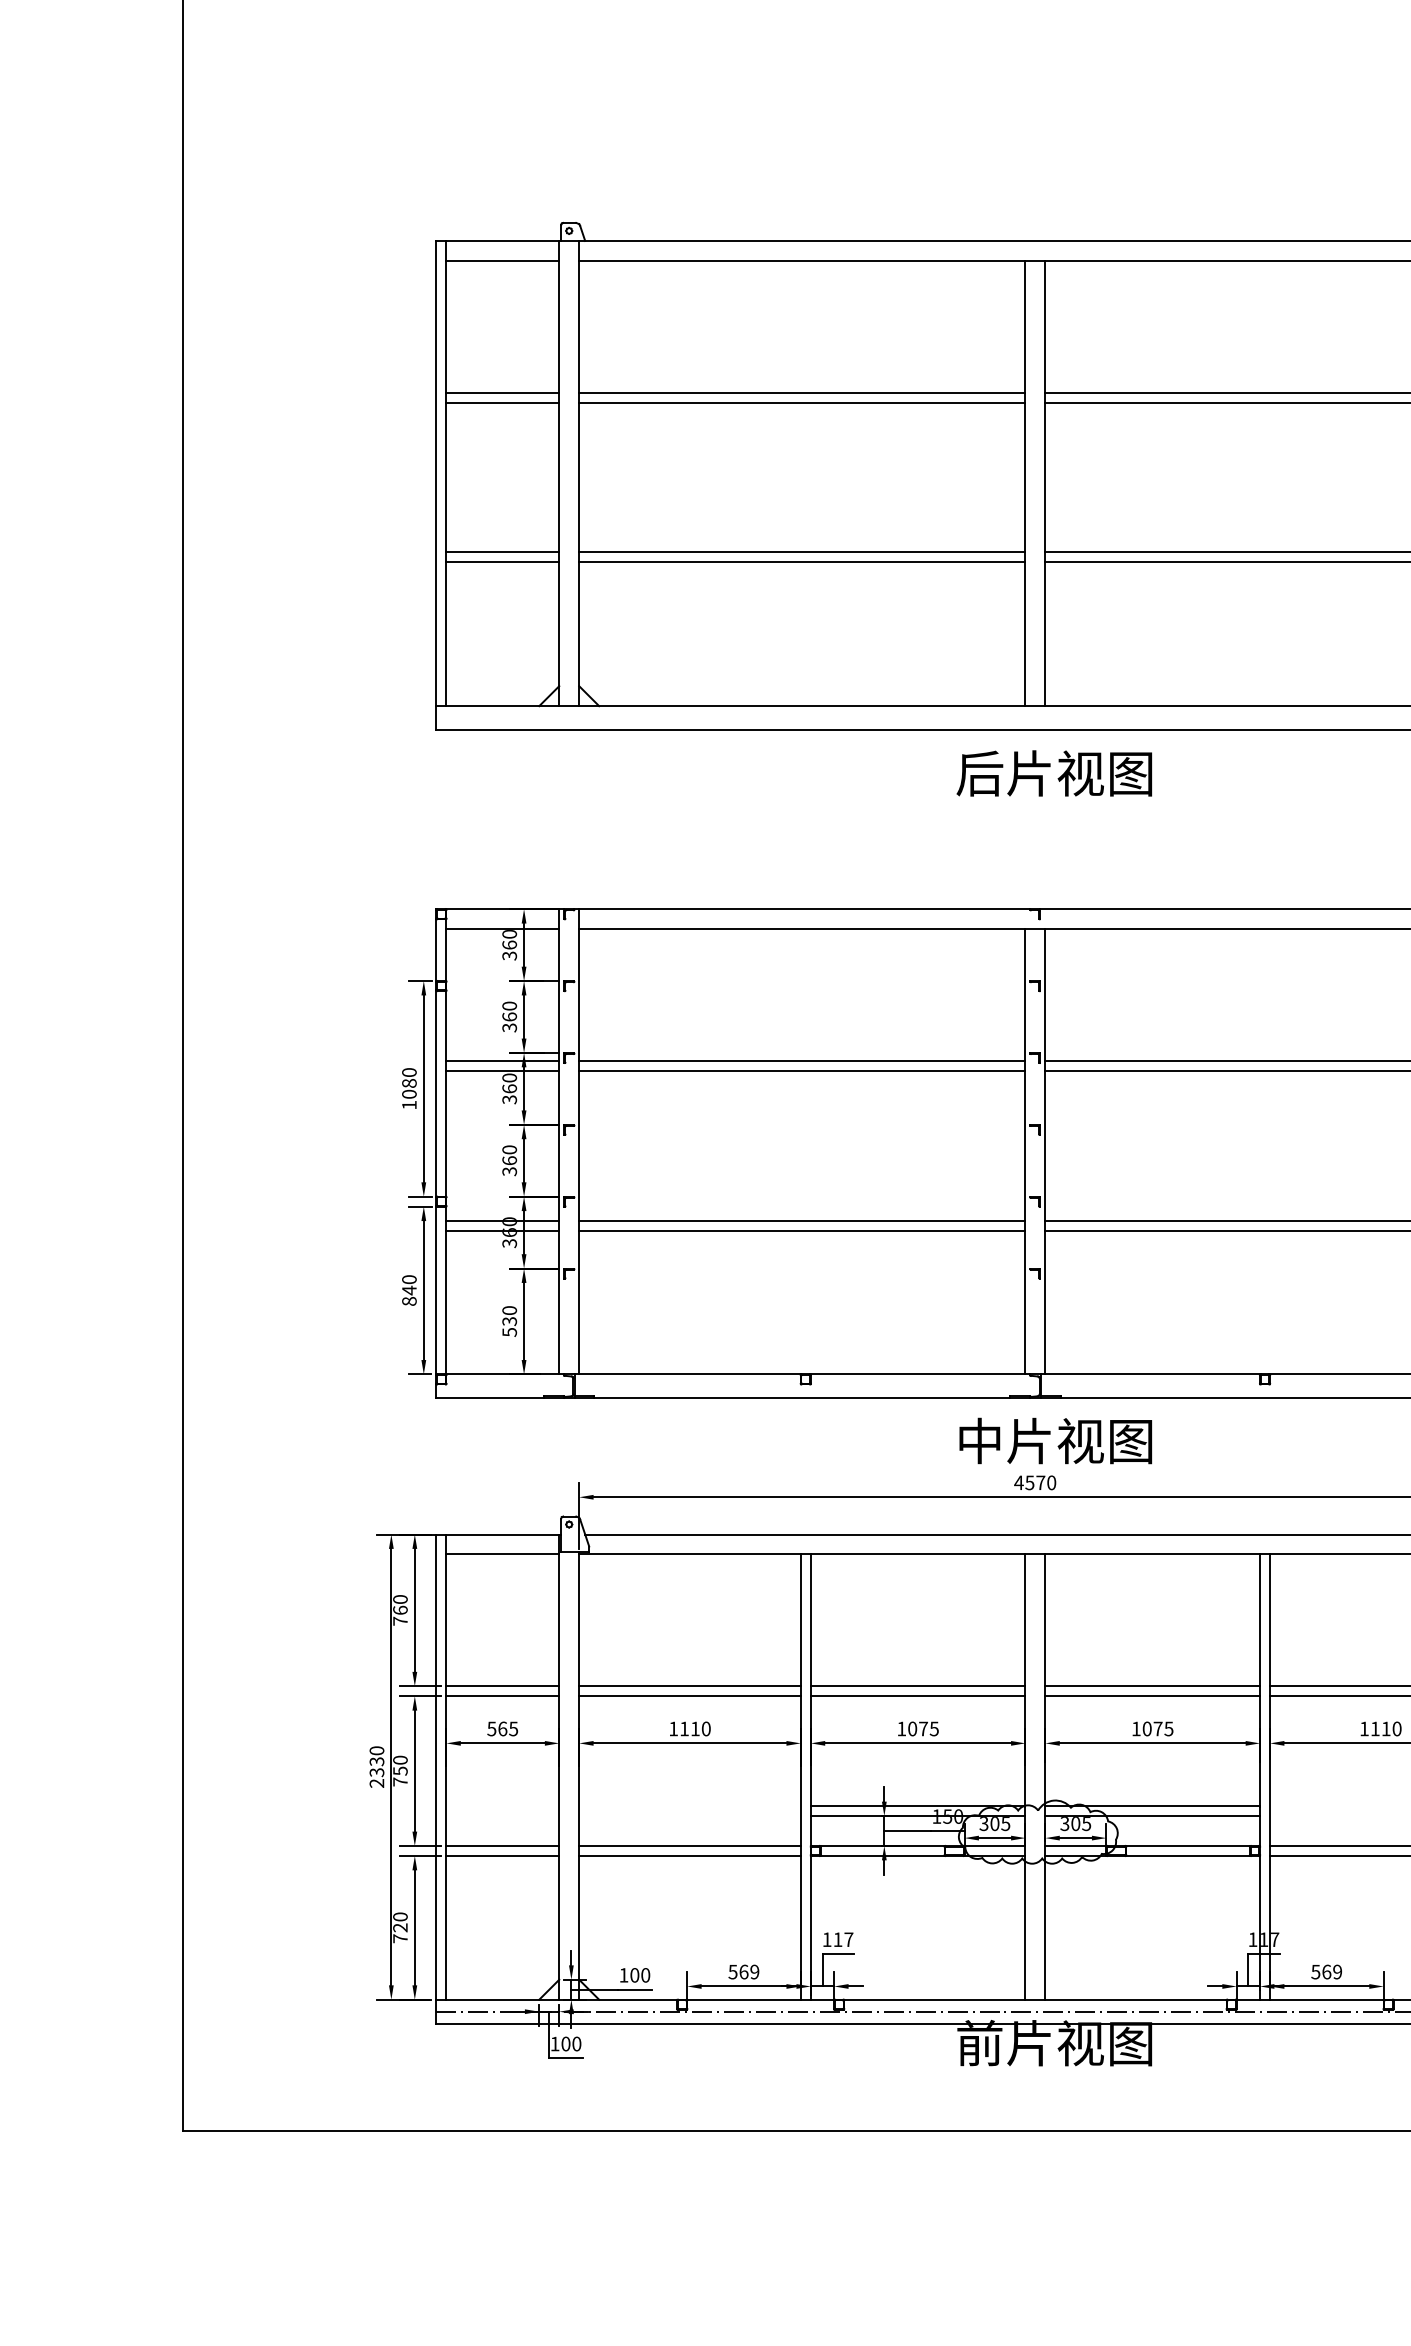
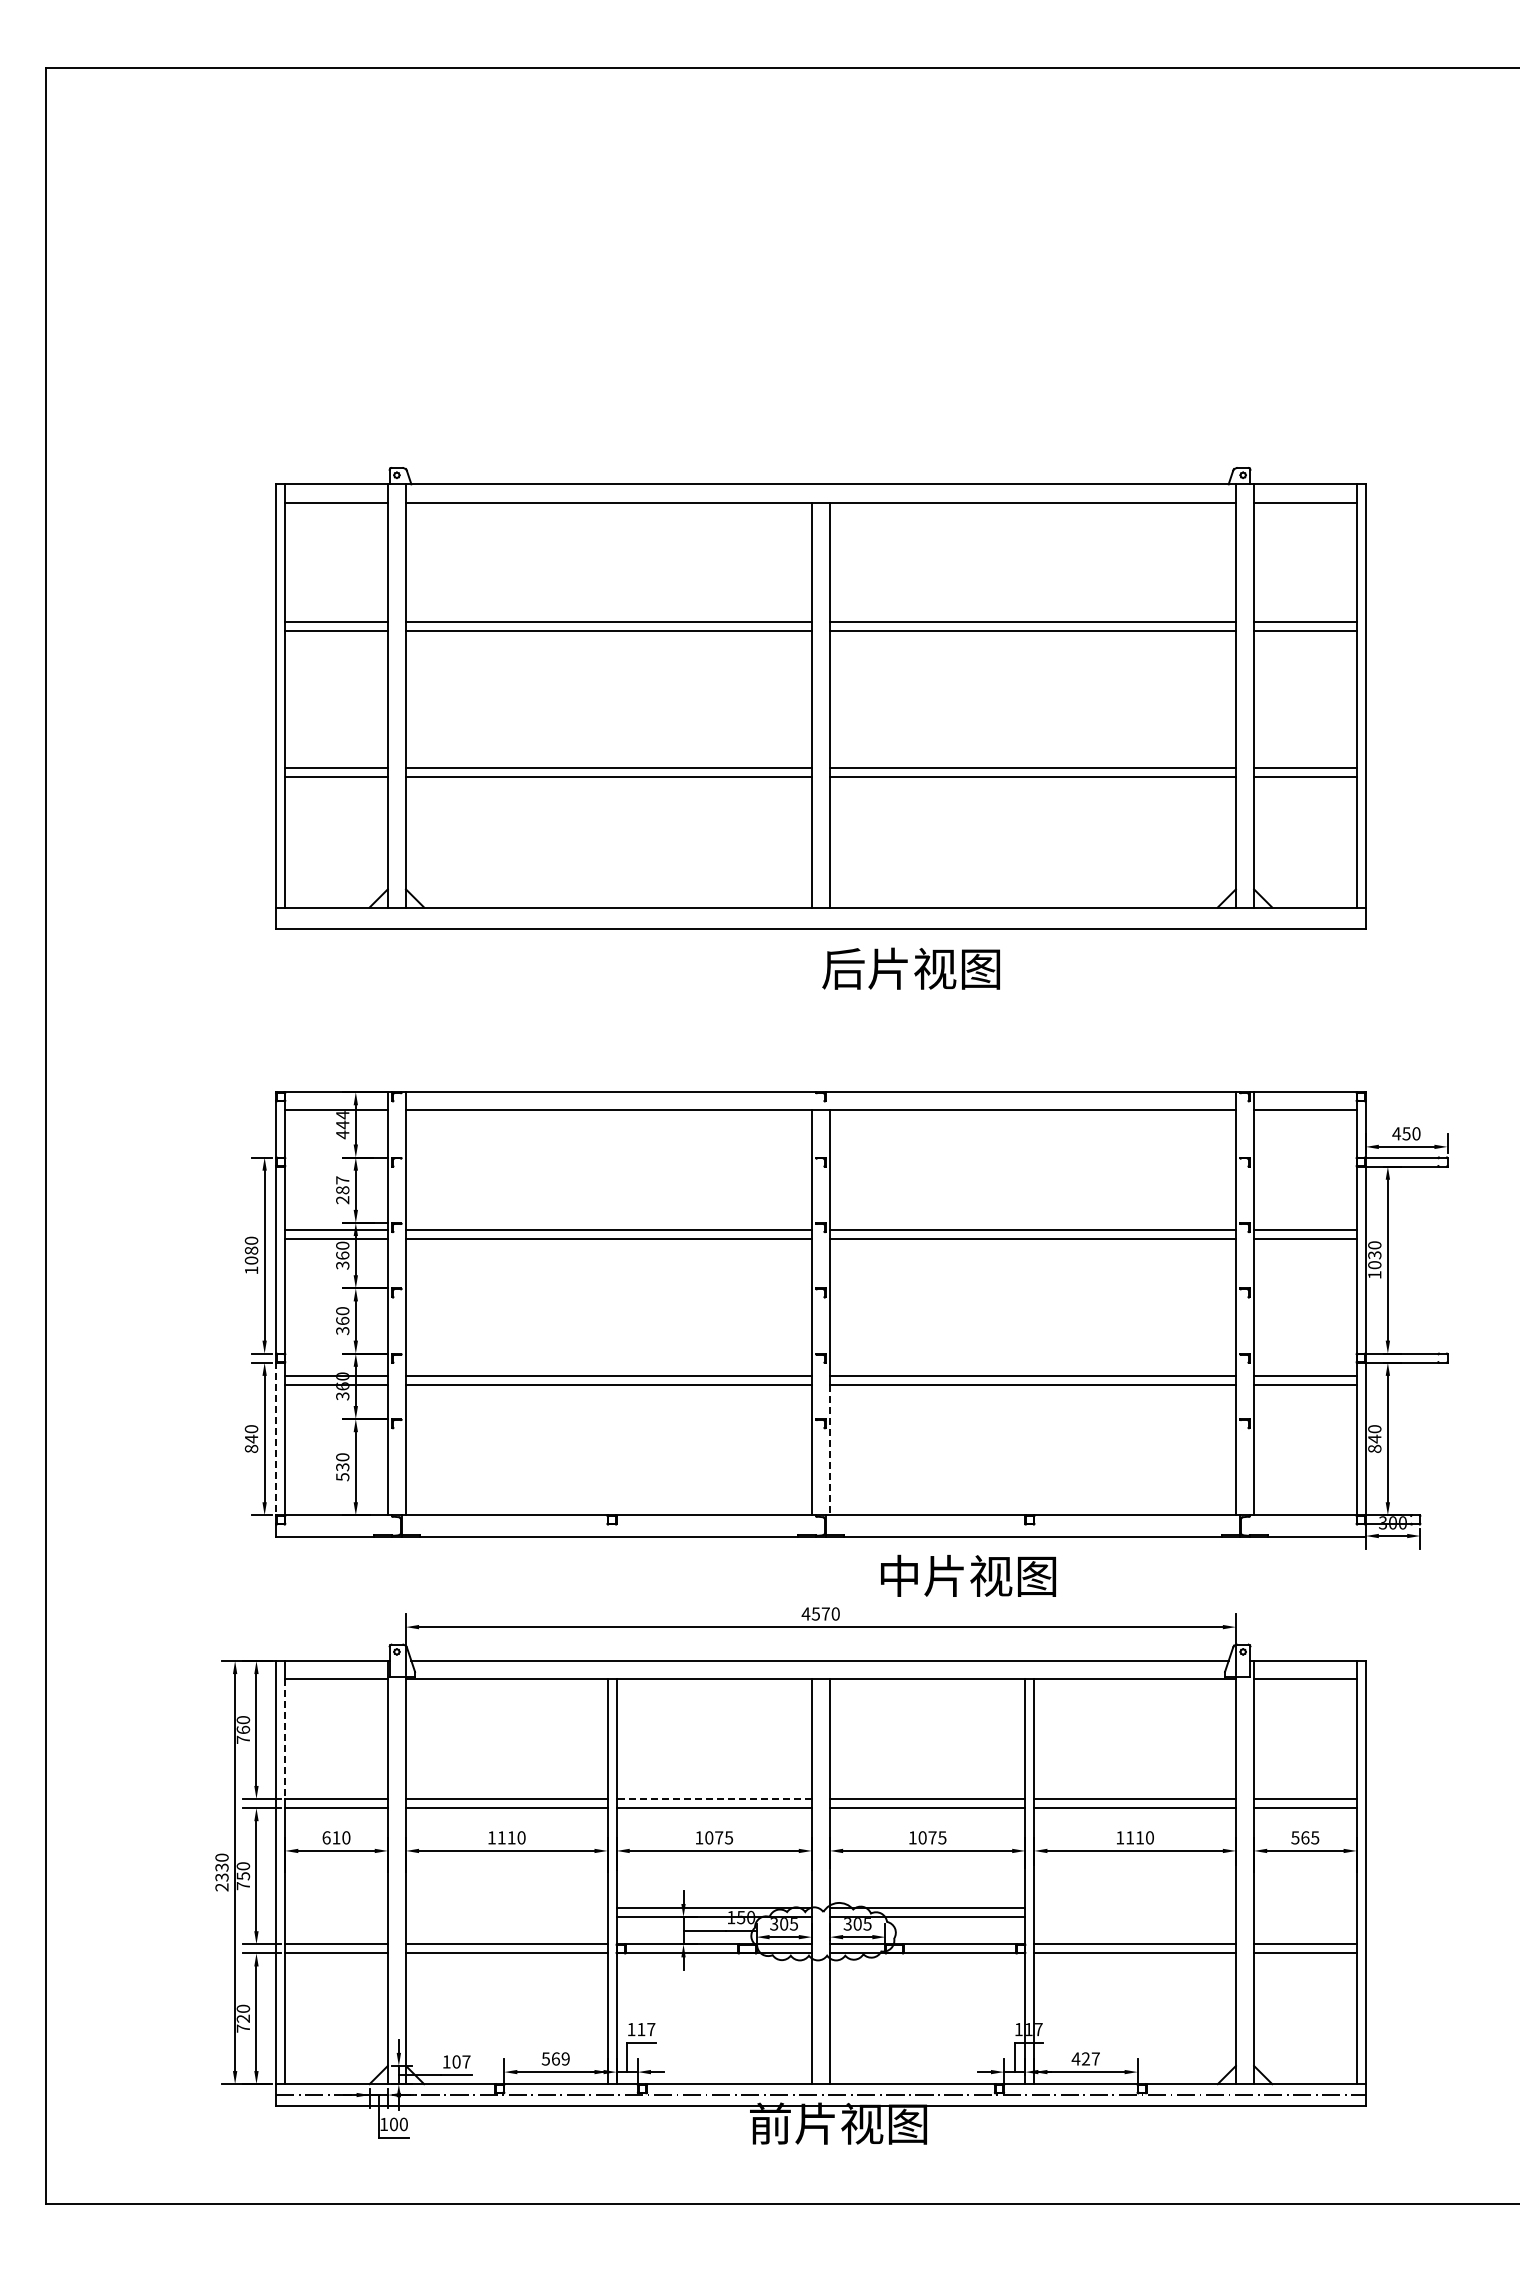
text: (1053, 773) -> (910, 968), moved
text: (509, 945) -> (342, 1125), 360 -> 444
text: (509, 1017) -> (342, 1190), 360 -> 287
line: (436, 1289) -> (276, 1438), solid -> dashed
line: (1045, 1303) -> (830, 1450), solid -> dashed
text: (1055, 1440) -> (968, 1575), moved
line: (446, 1620) -> (285, 1739), solid -> dashed
line: (918, 1686) -> (714, 1799), solid -> dashed
text: (502, 1728) -> (336, 1837), 565 -> 610
text: (1326, 1971) -> (1085, 2058), 569 -> 427
text: (645, 1974) -> (466, 2061), 100 -> 107

